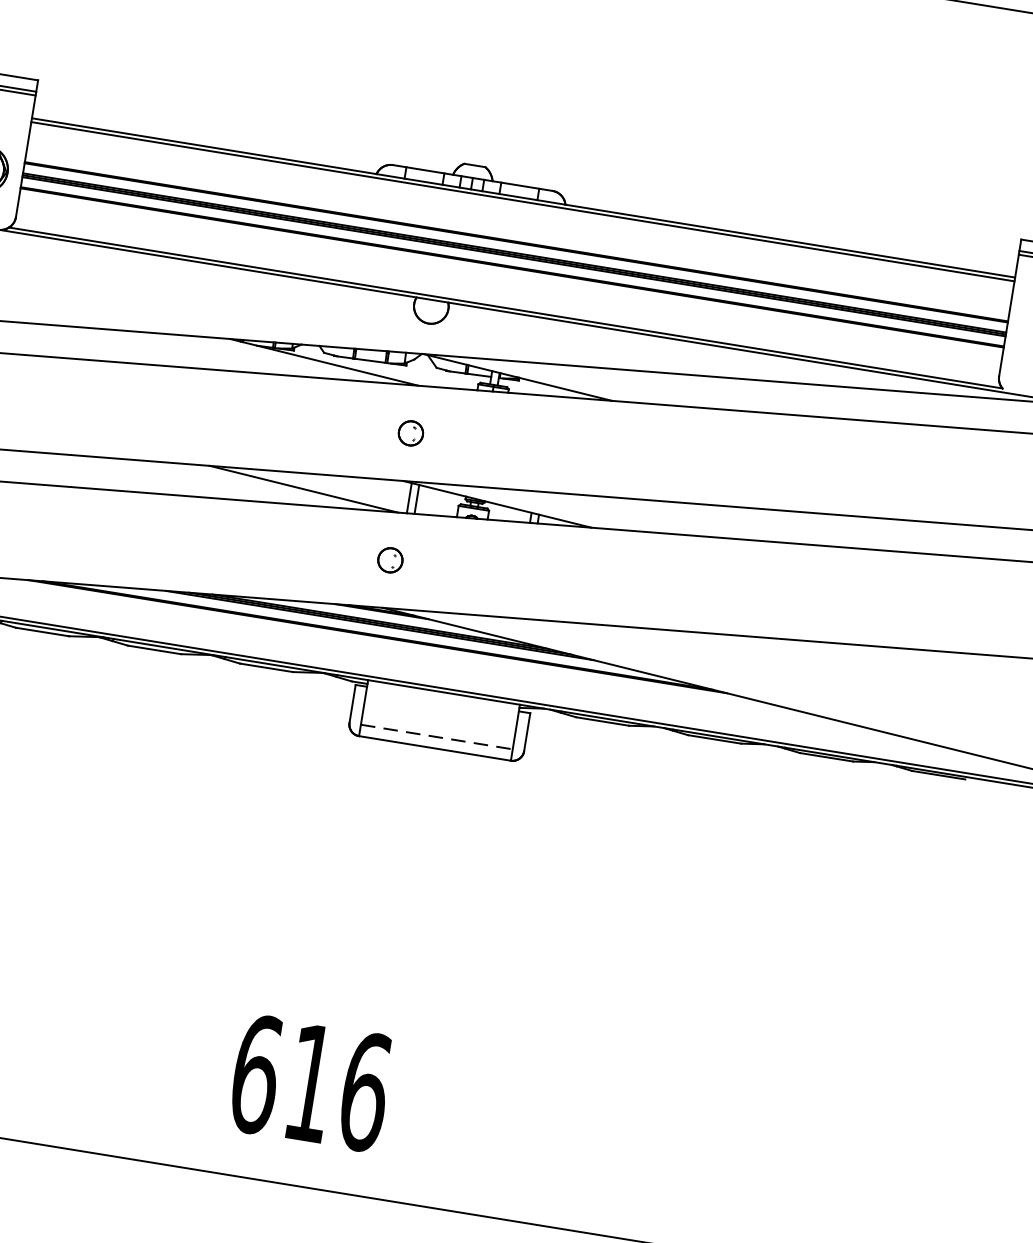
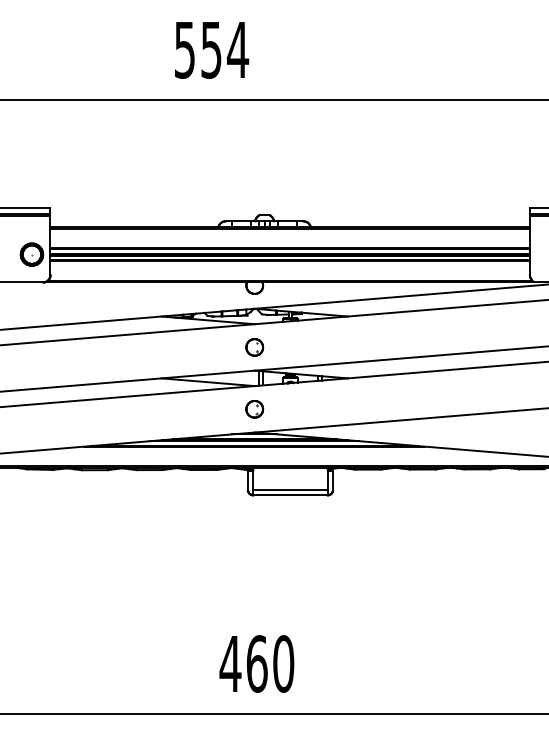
part: (410, 433) -> (254, 347), size x1.43
part: (389, 560) -> (254, 409), size x1.43
line: (436, 736) -> (290, 489), dashed -> solid
text: (309, 1082) -> (256, 663), 616 -> 460

